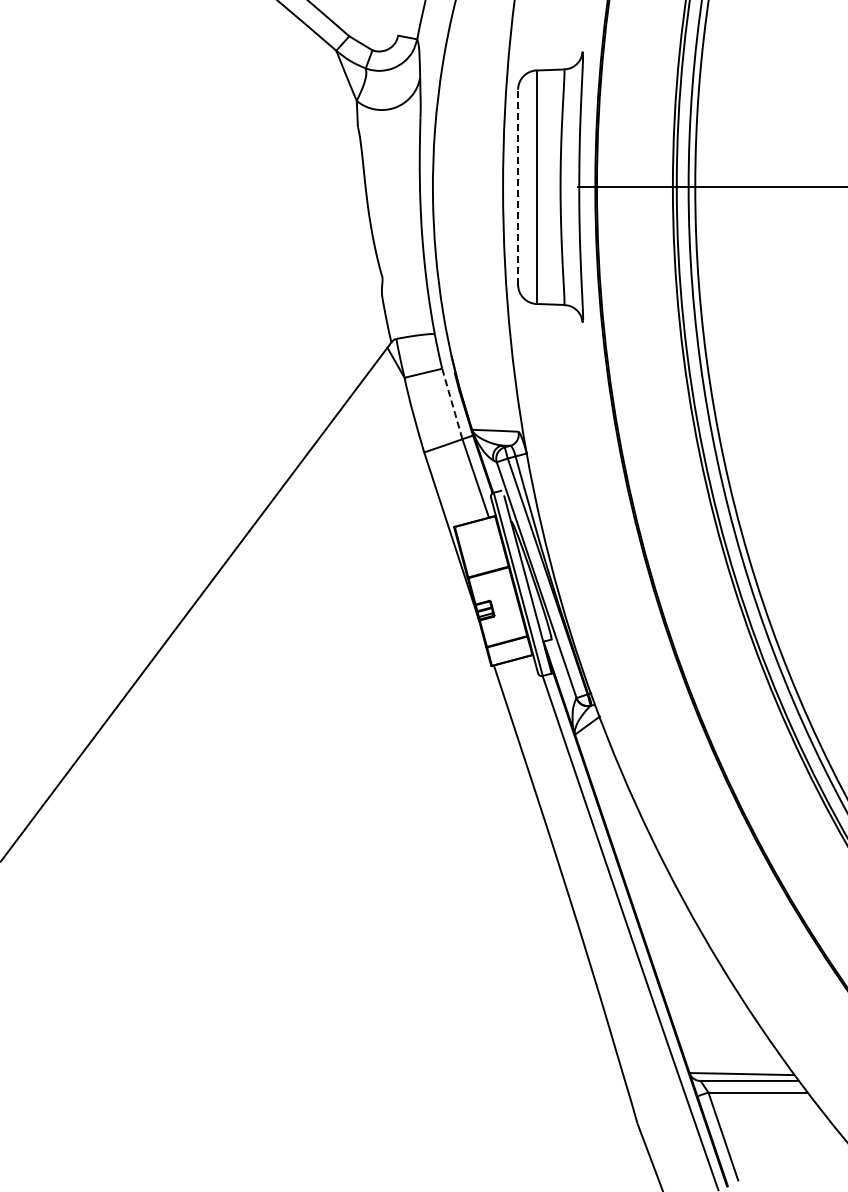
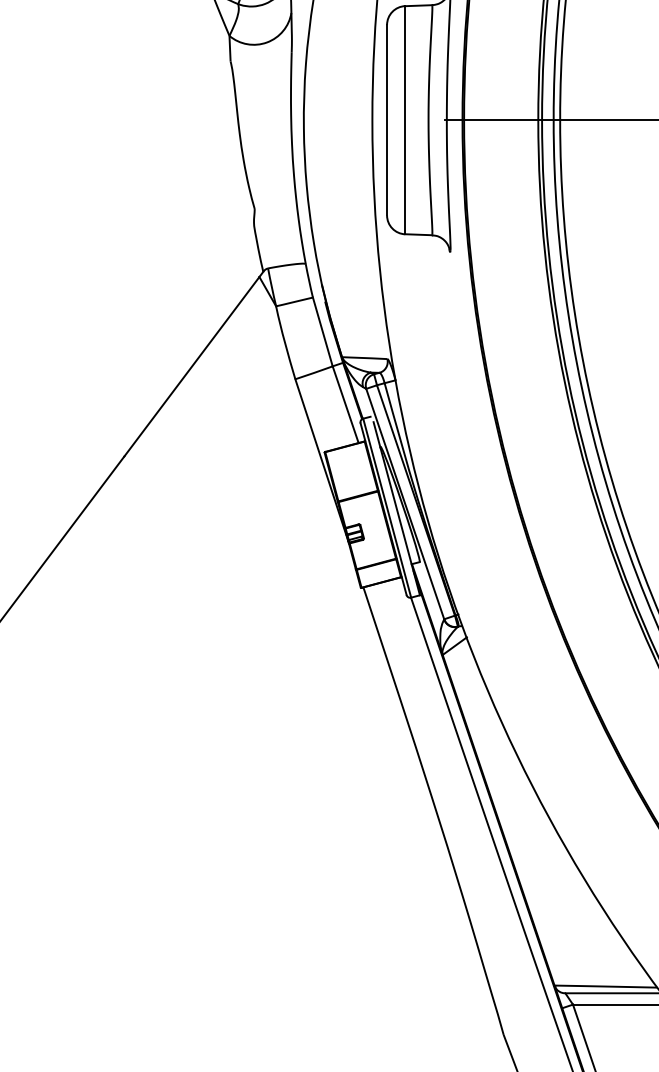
line: (518, 186) -> (387, 119), dashed -> solid
line: (452, 404) -> (322, 332), dashed -> solid

